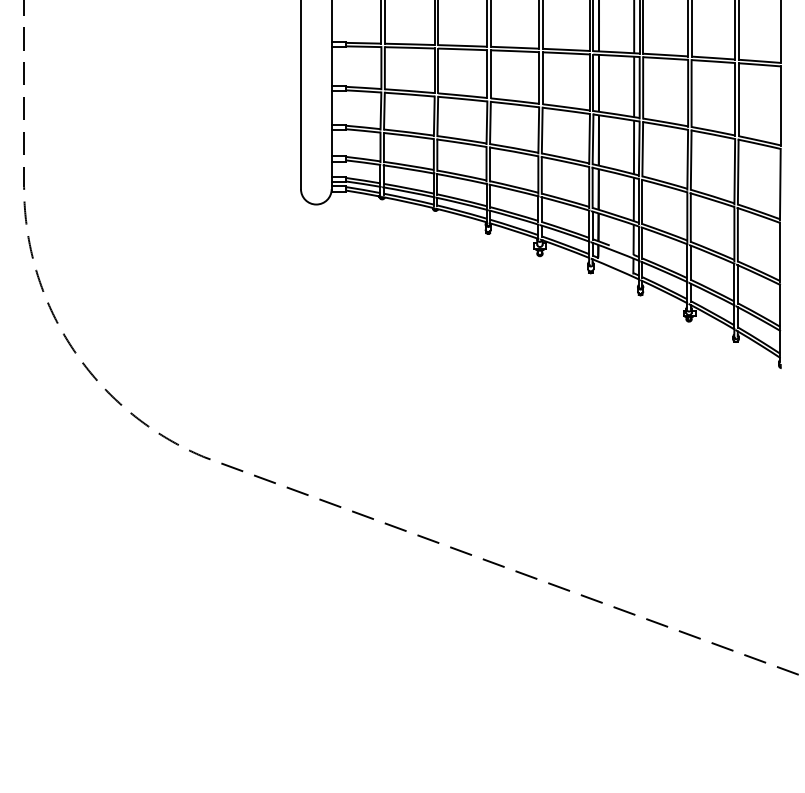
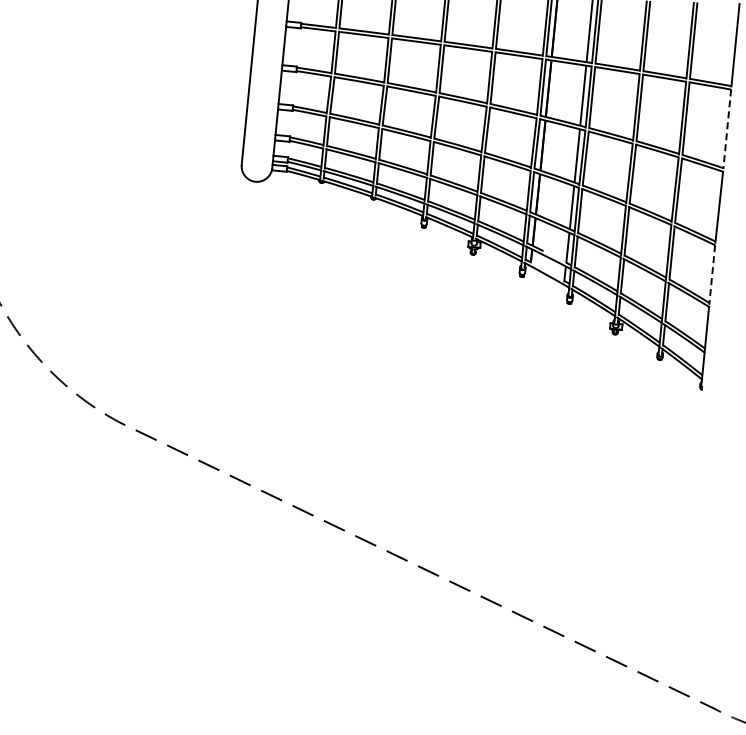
line: (780, 106) -> (727, 129), solid -> dashed
line: (779, 252) -> (711, 274), solid -> dashed

